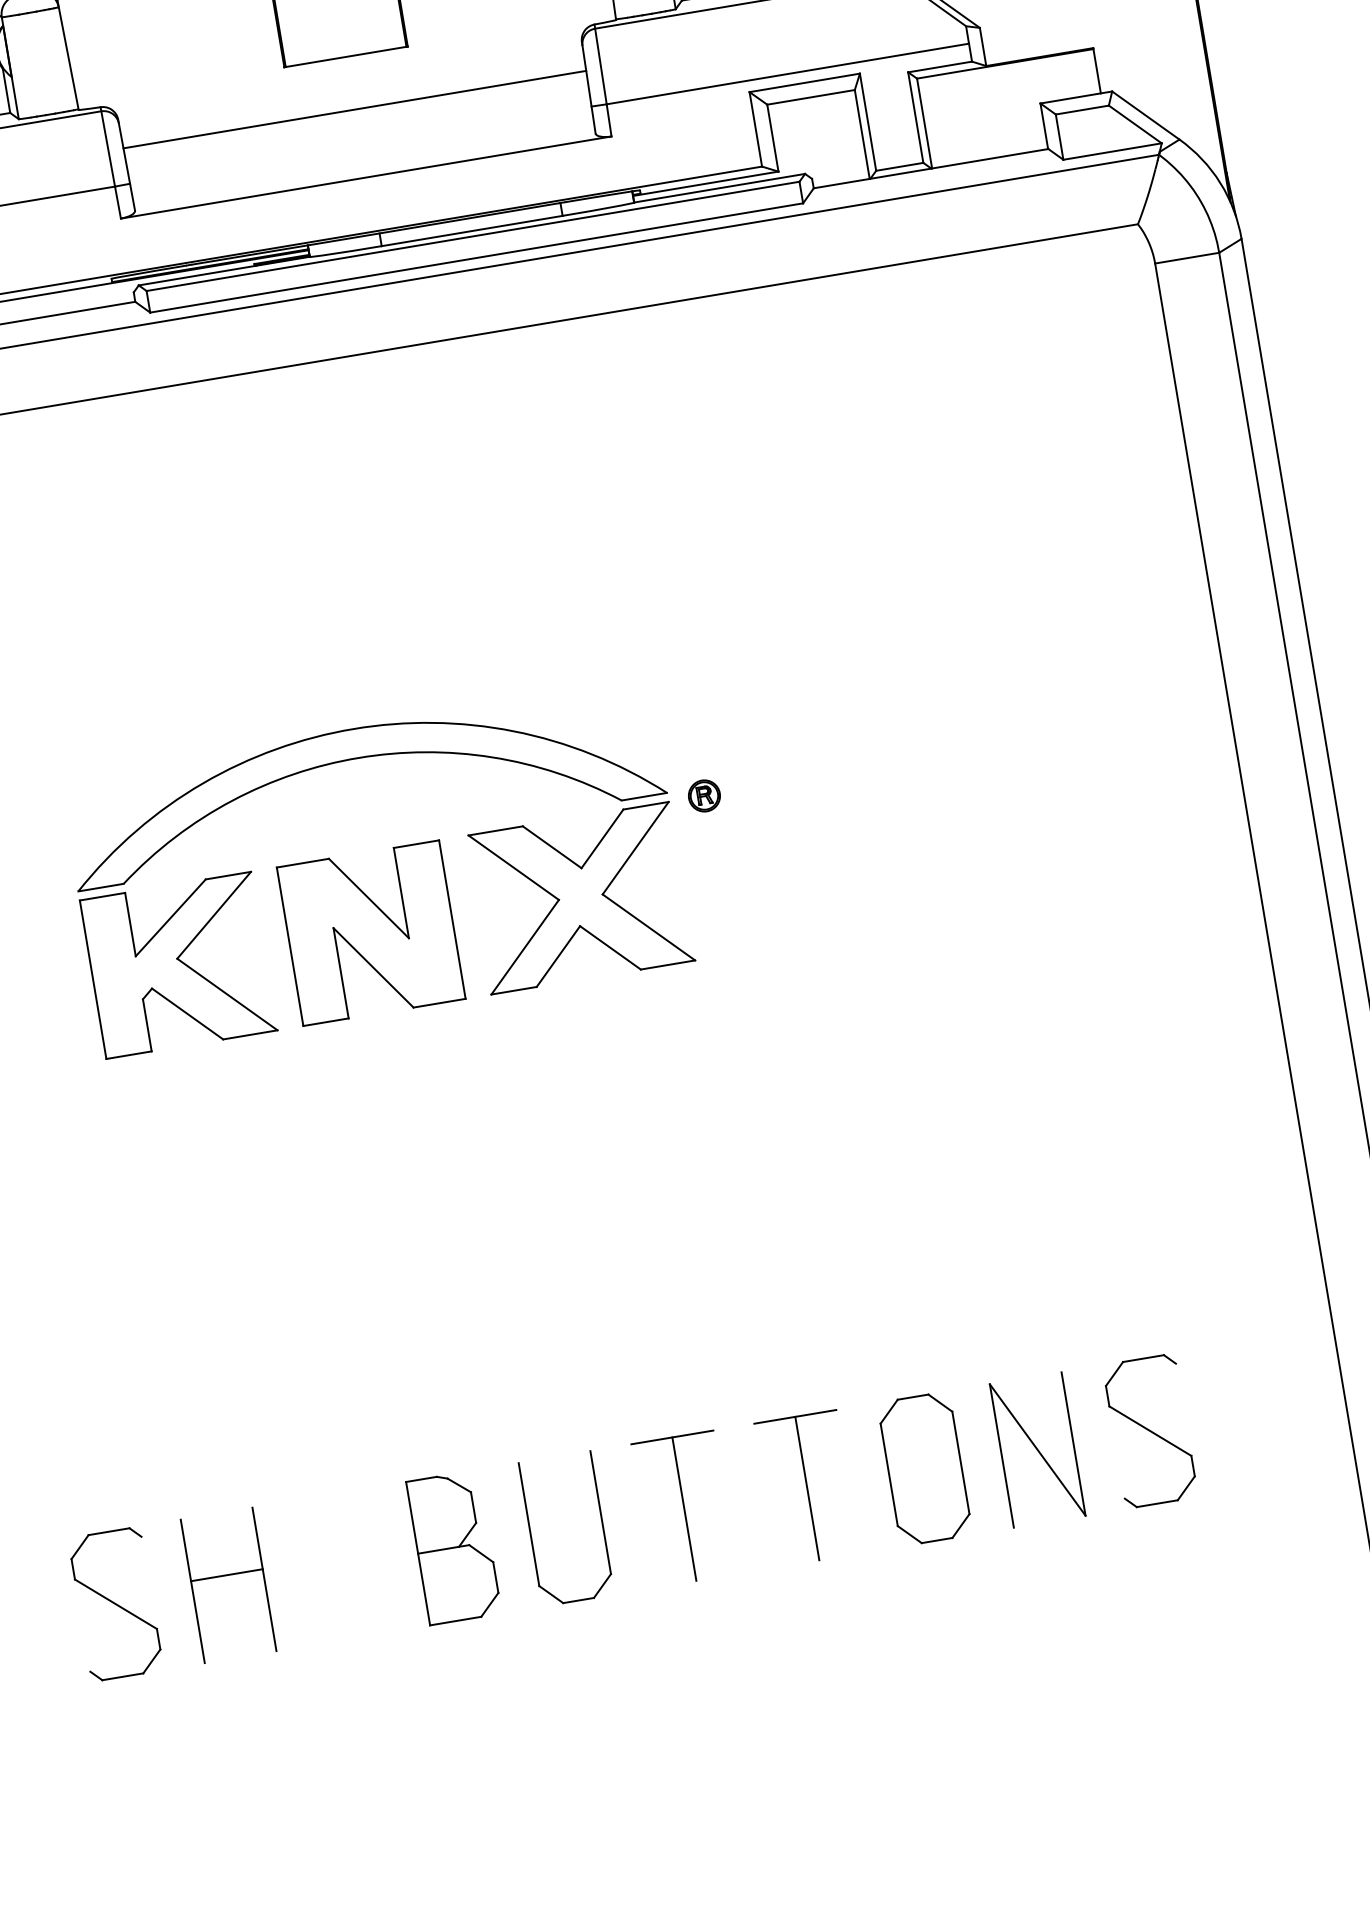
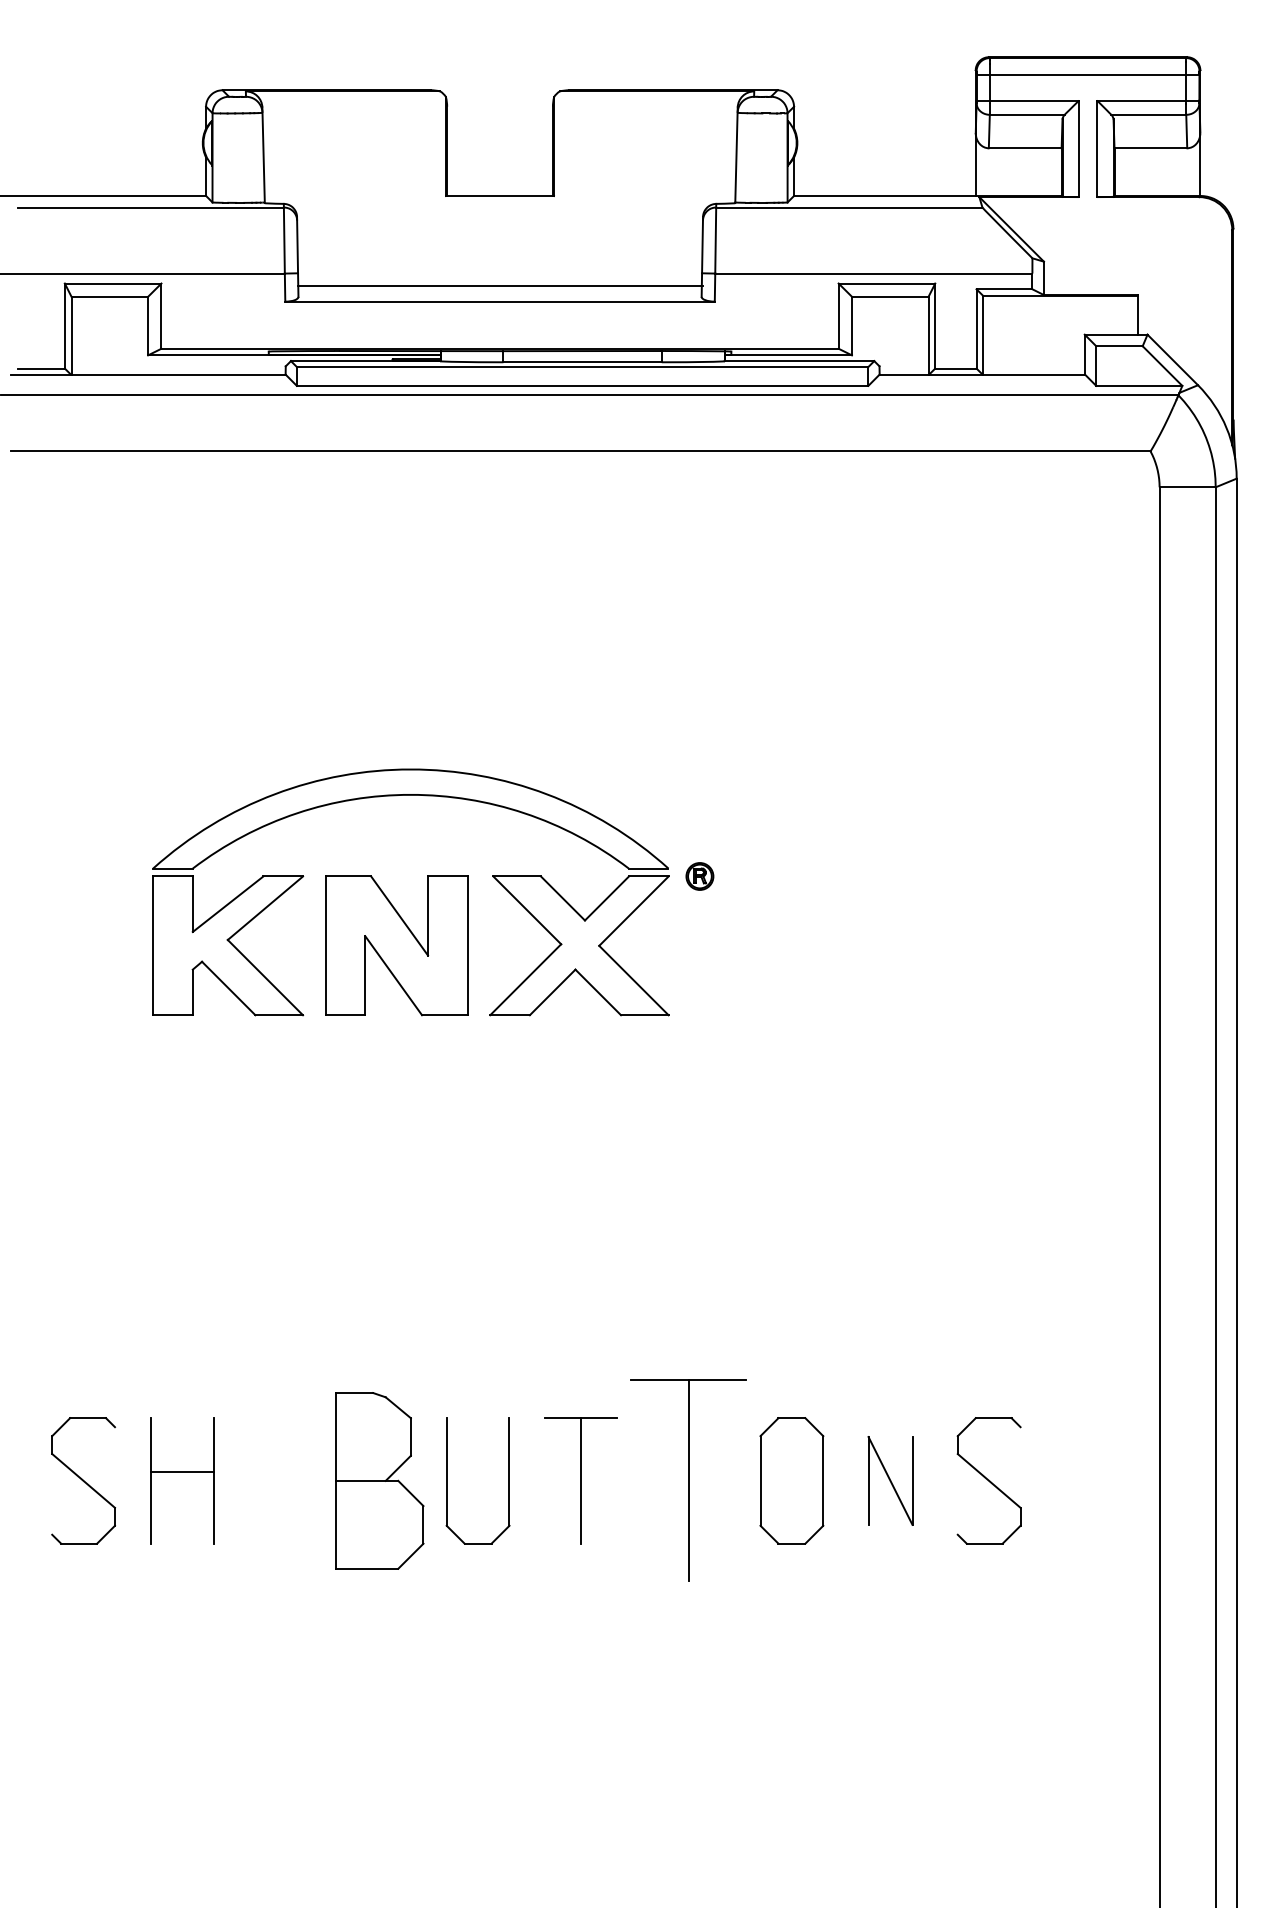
line: (354, 110) -> (499, 286), moved
part: (1037, 1449) -> (890, 1480), size x0.7
part: (806, 1488) -> (688, 1480), size x1.6
part: (453, 1547) -> (379, 1480), size x1.4

